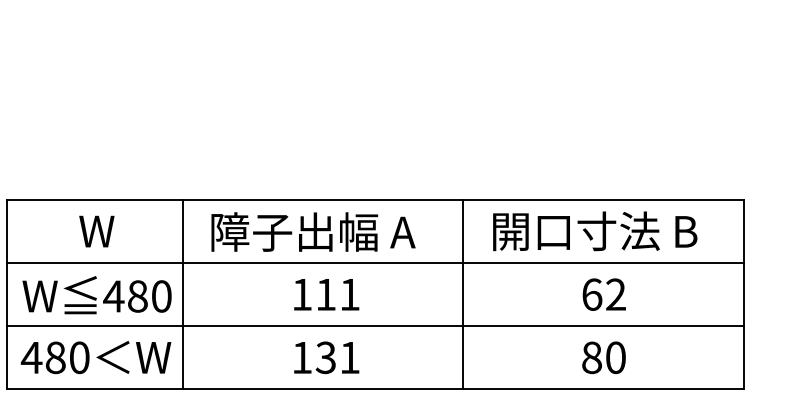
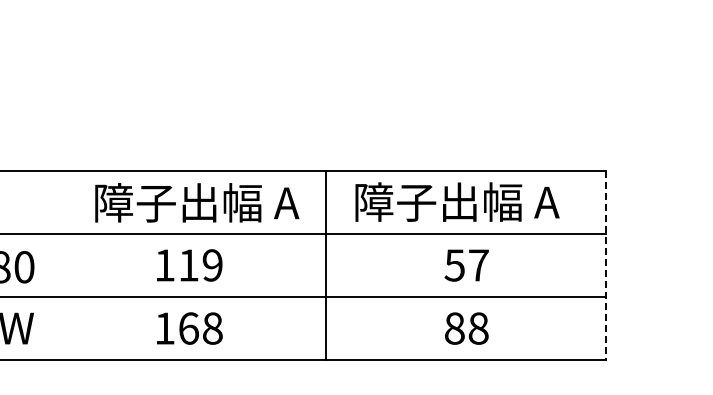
text: (313, 231) -> (197, 202), moved
text: (594, 231) -> (457, 202), 開口寸法 B -> 障子出幅 A
line: (182, 294) -> (45, 265), removed
text: (349, 294) -> (212, 265), 111 -> 119
text: (603, 294) -> (466, 265), 62 -> 57
line: (743, 294) -> (606, 265), solid -> dashed
text: (337, 357) -> (200, 328), 131 -> 168
text: (615, 357) -> (478, 328), 80 -> 88

